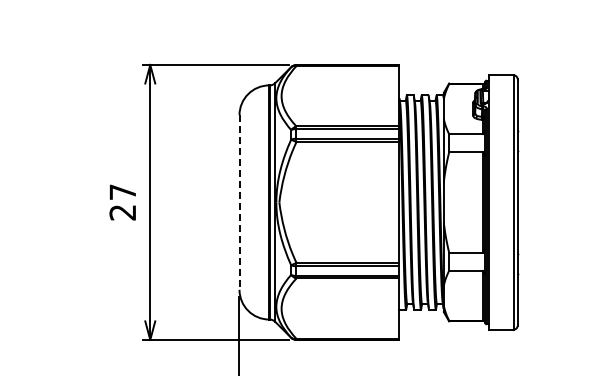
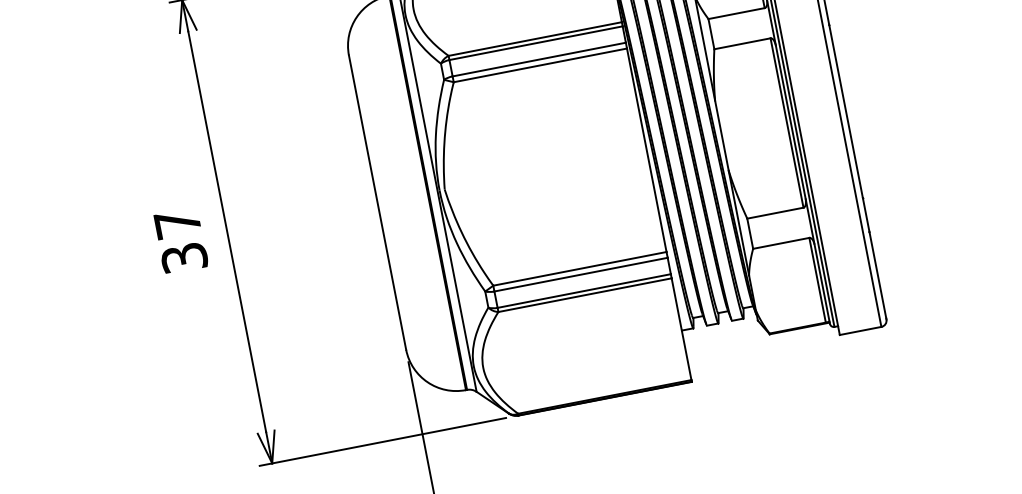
line: (239, 202) -> (377, 202), dashed -> solid
text: (122, 212) -> (183, 257), 27 -> 37

